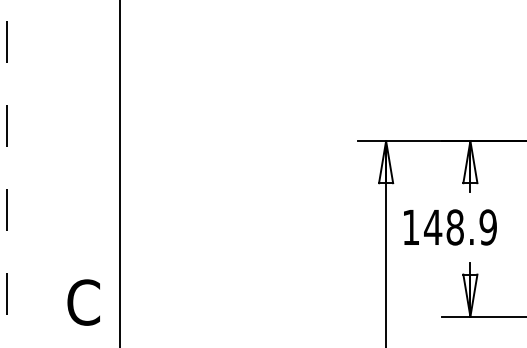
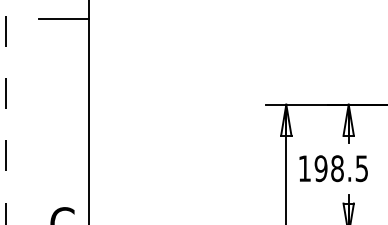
line: (85, 25) -> (63, 19), added
text: (460, 227) -> (341, 168), 148.9 -> 198.5

